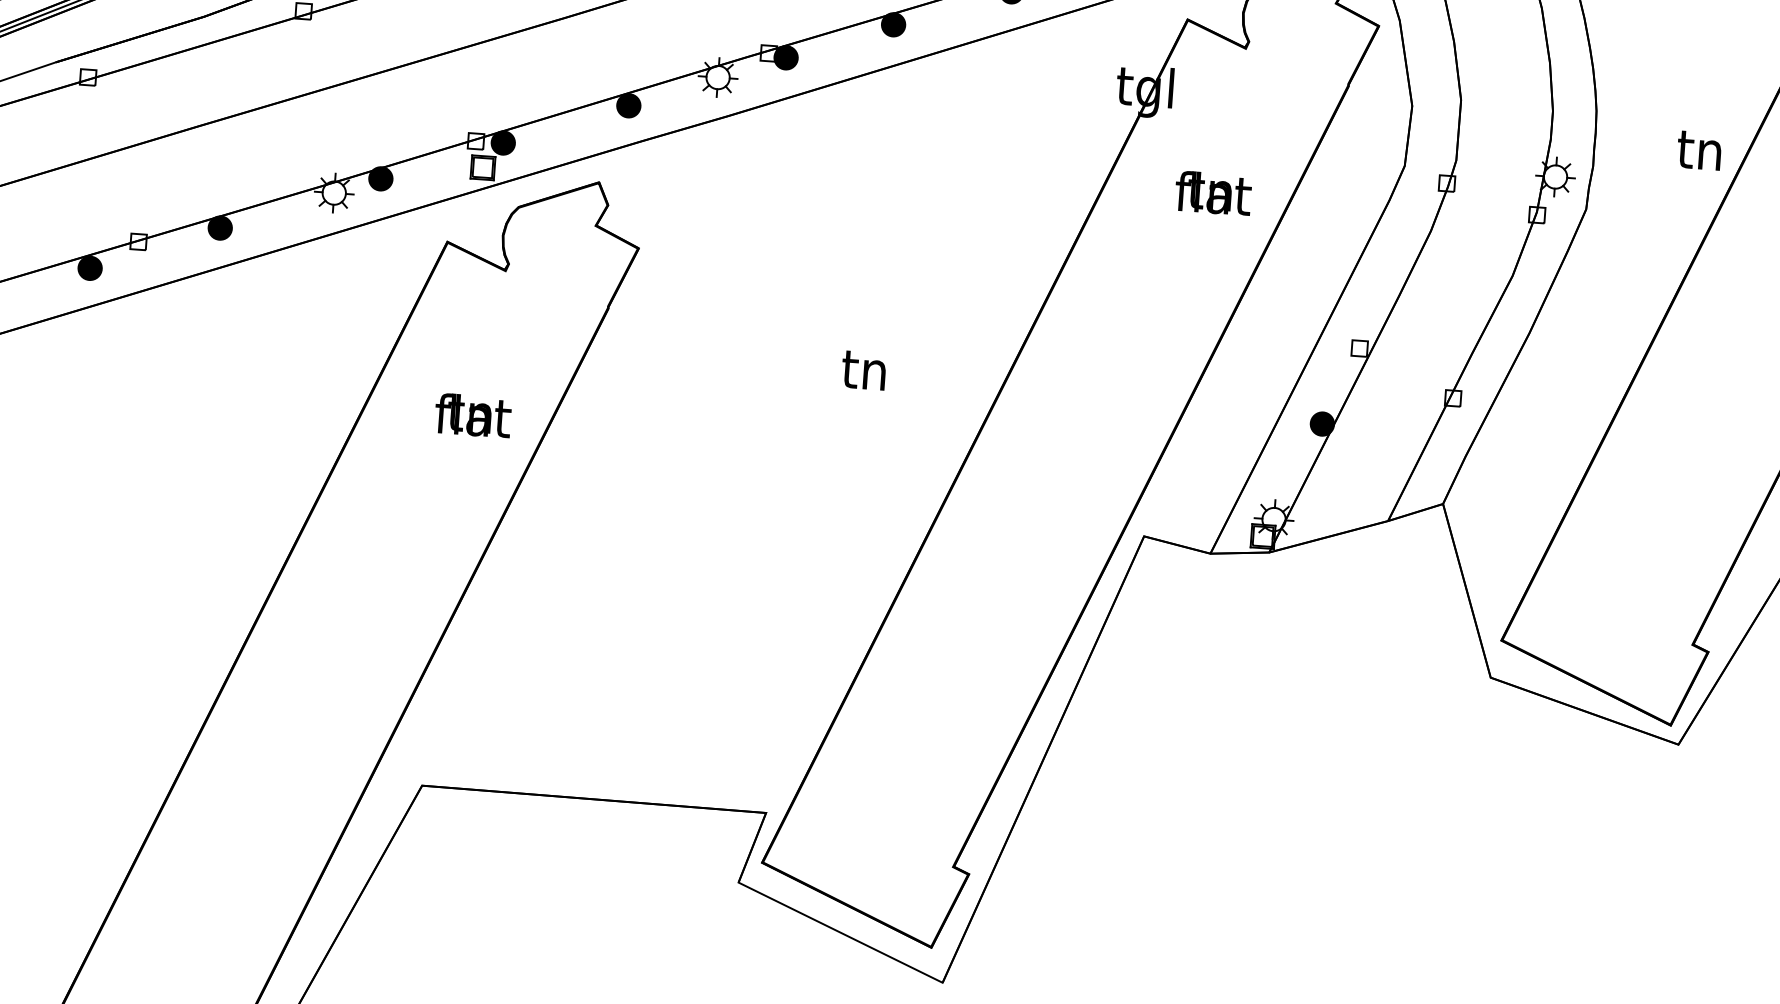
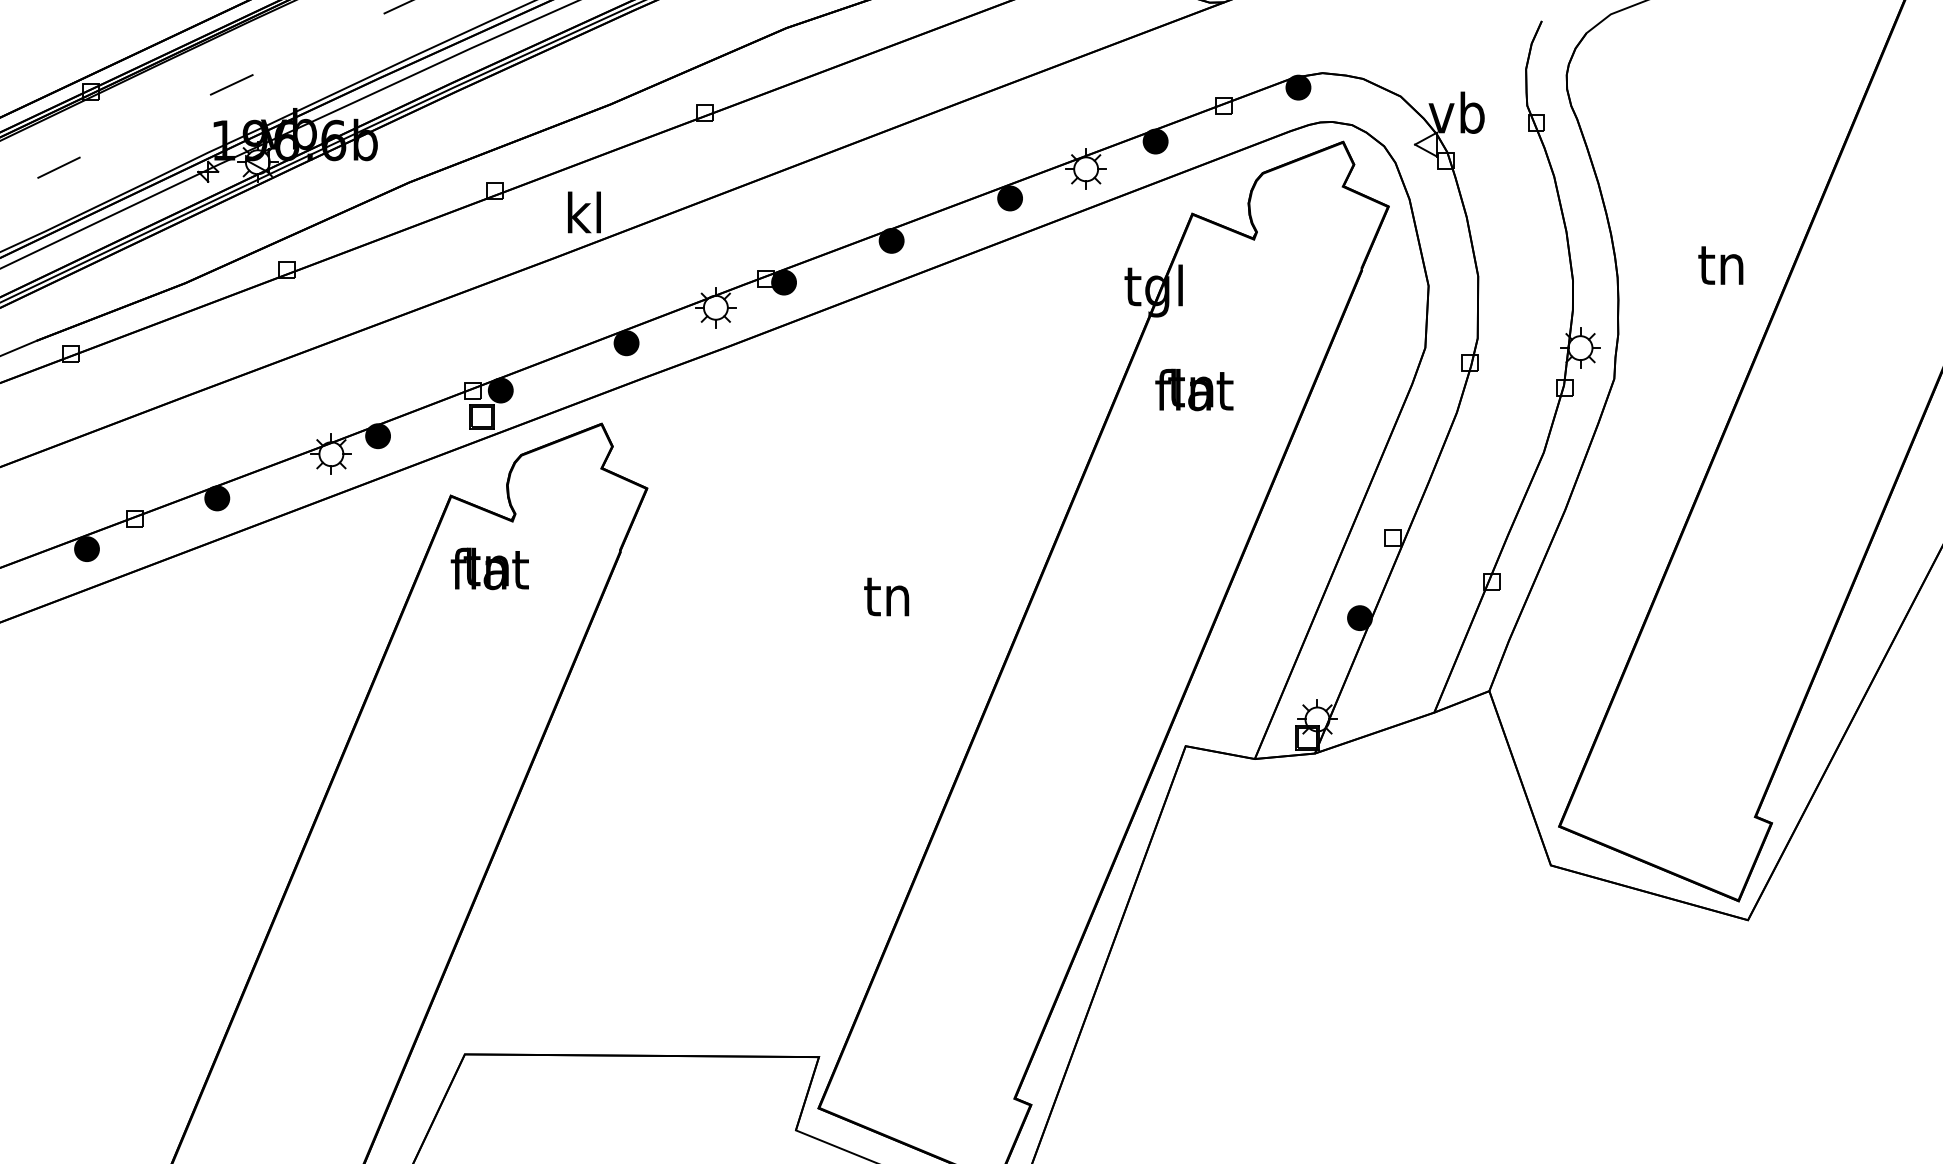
text: (1699, 150) -> (1720, 265), moved
text: (1213, 192) -> (1194, 389), moved
text: (472, 415) -> (489, 568), moved

